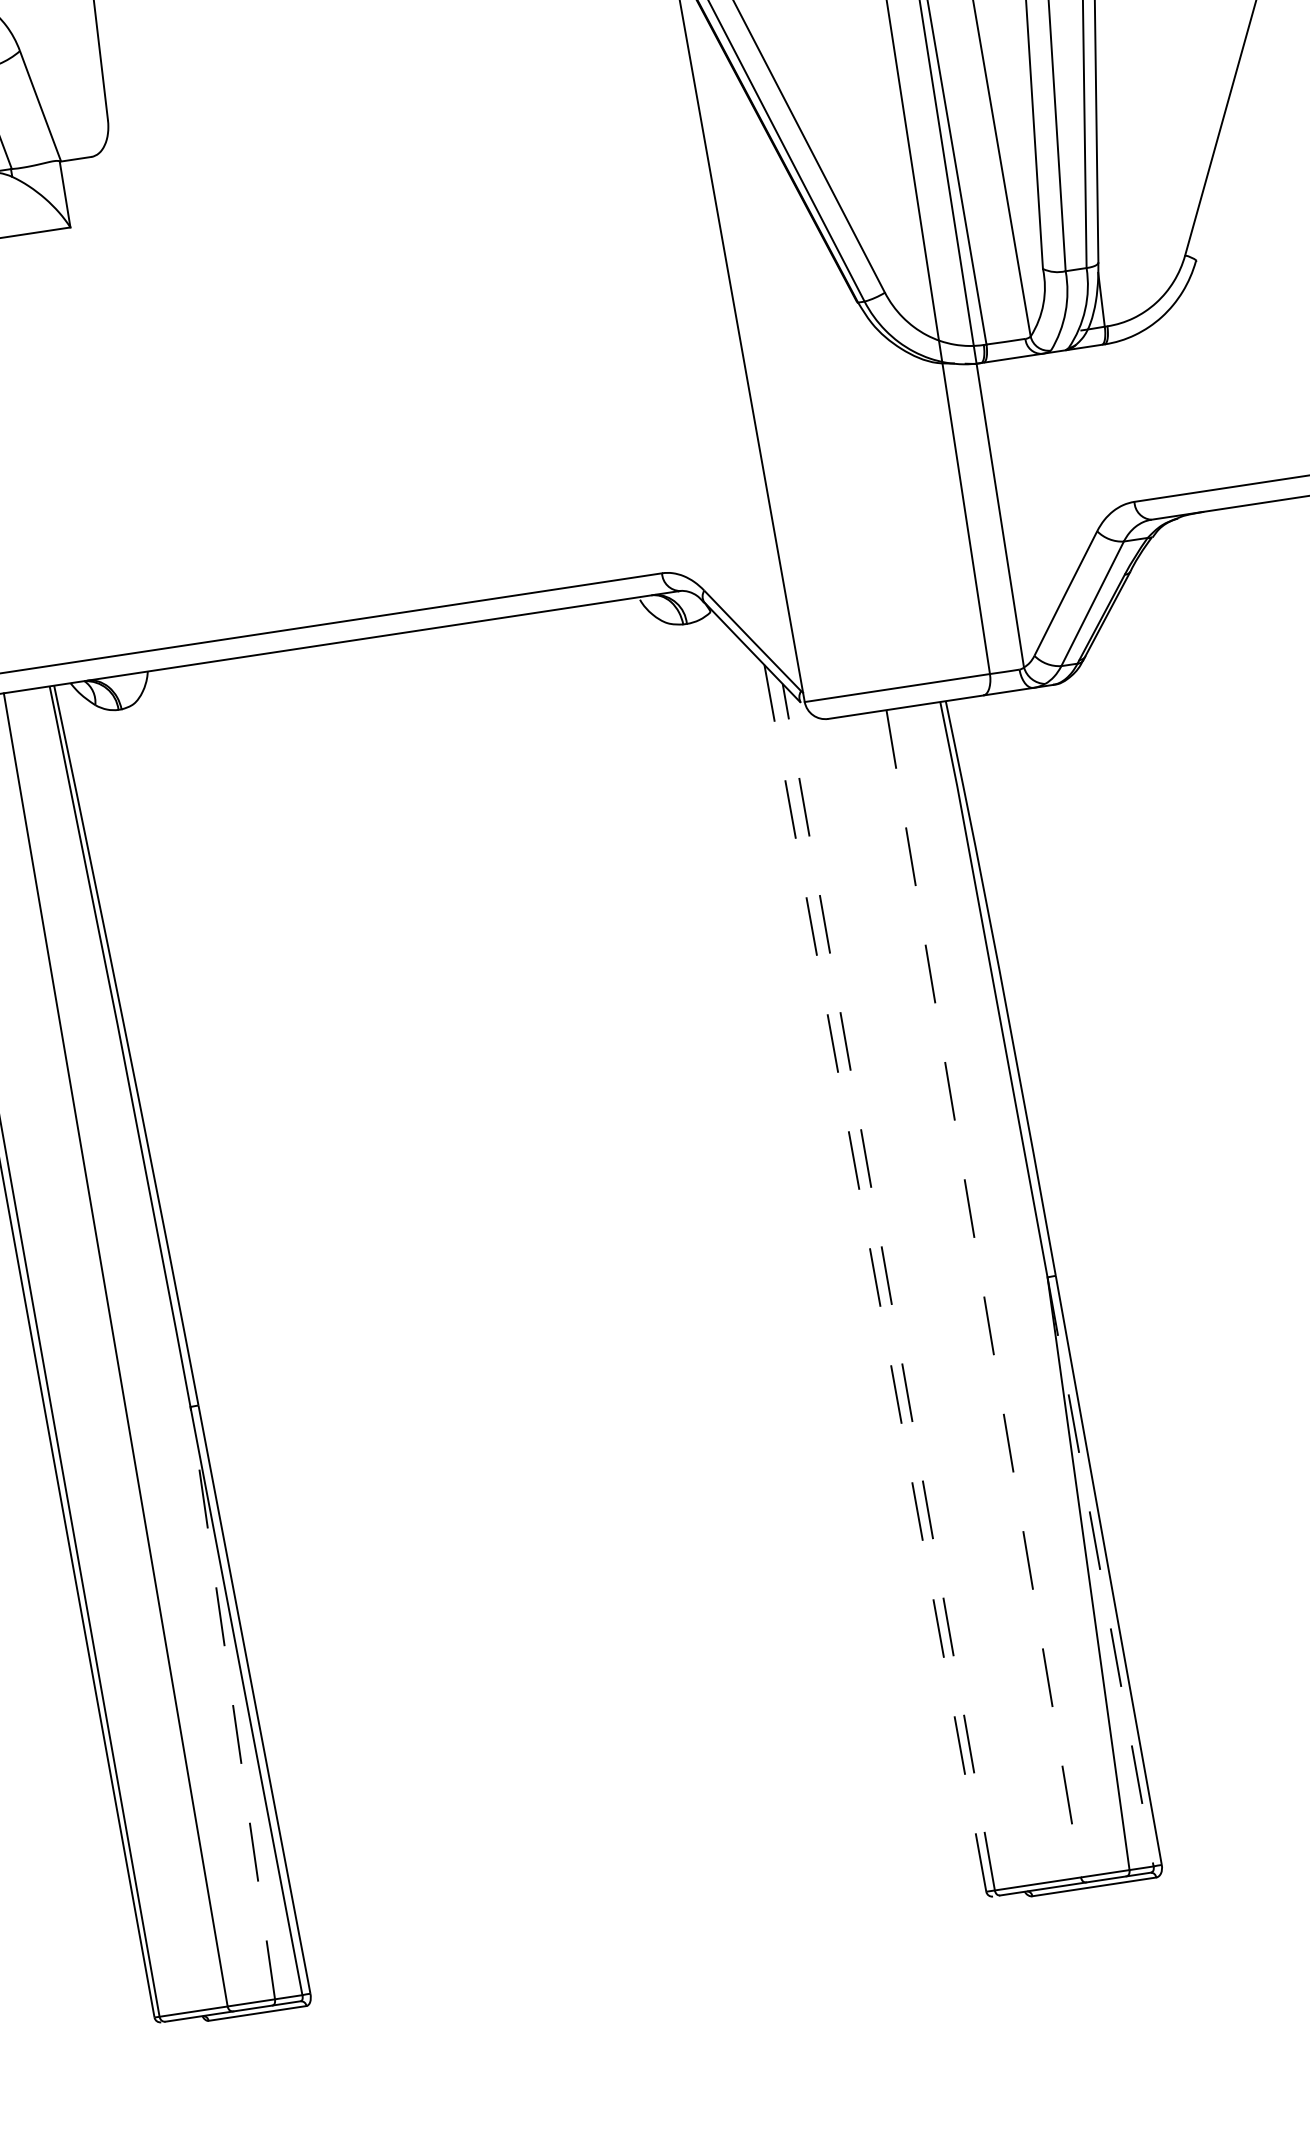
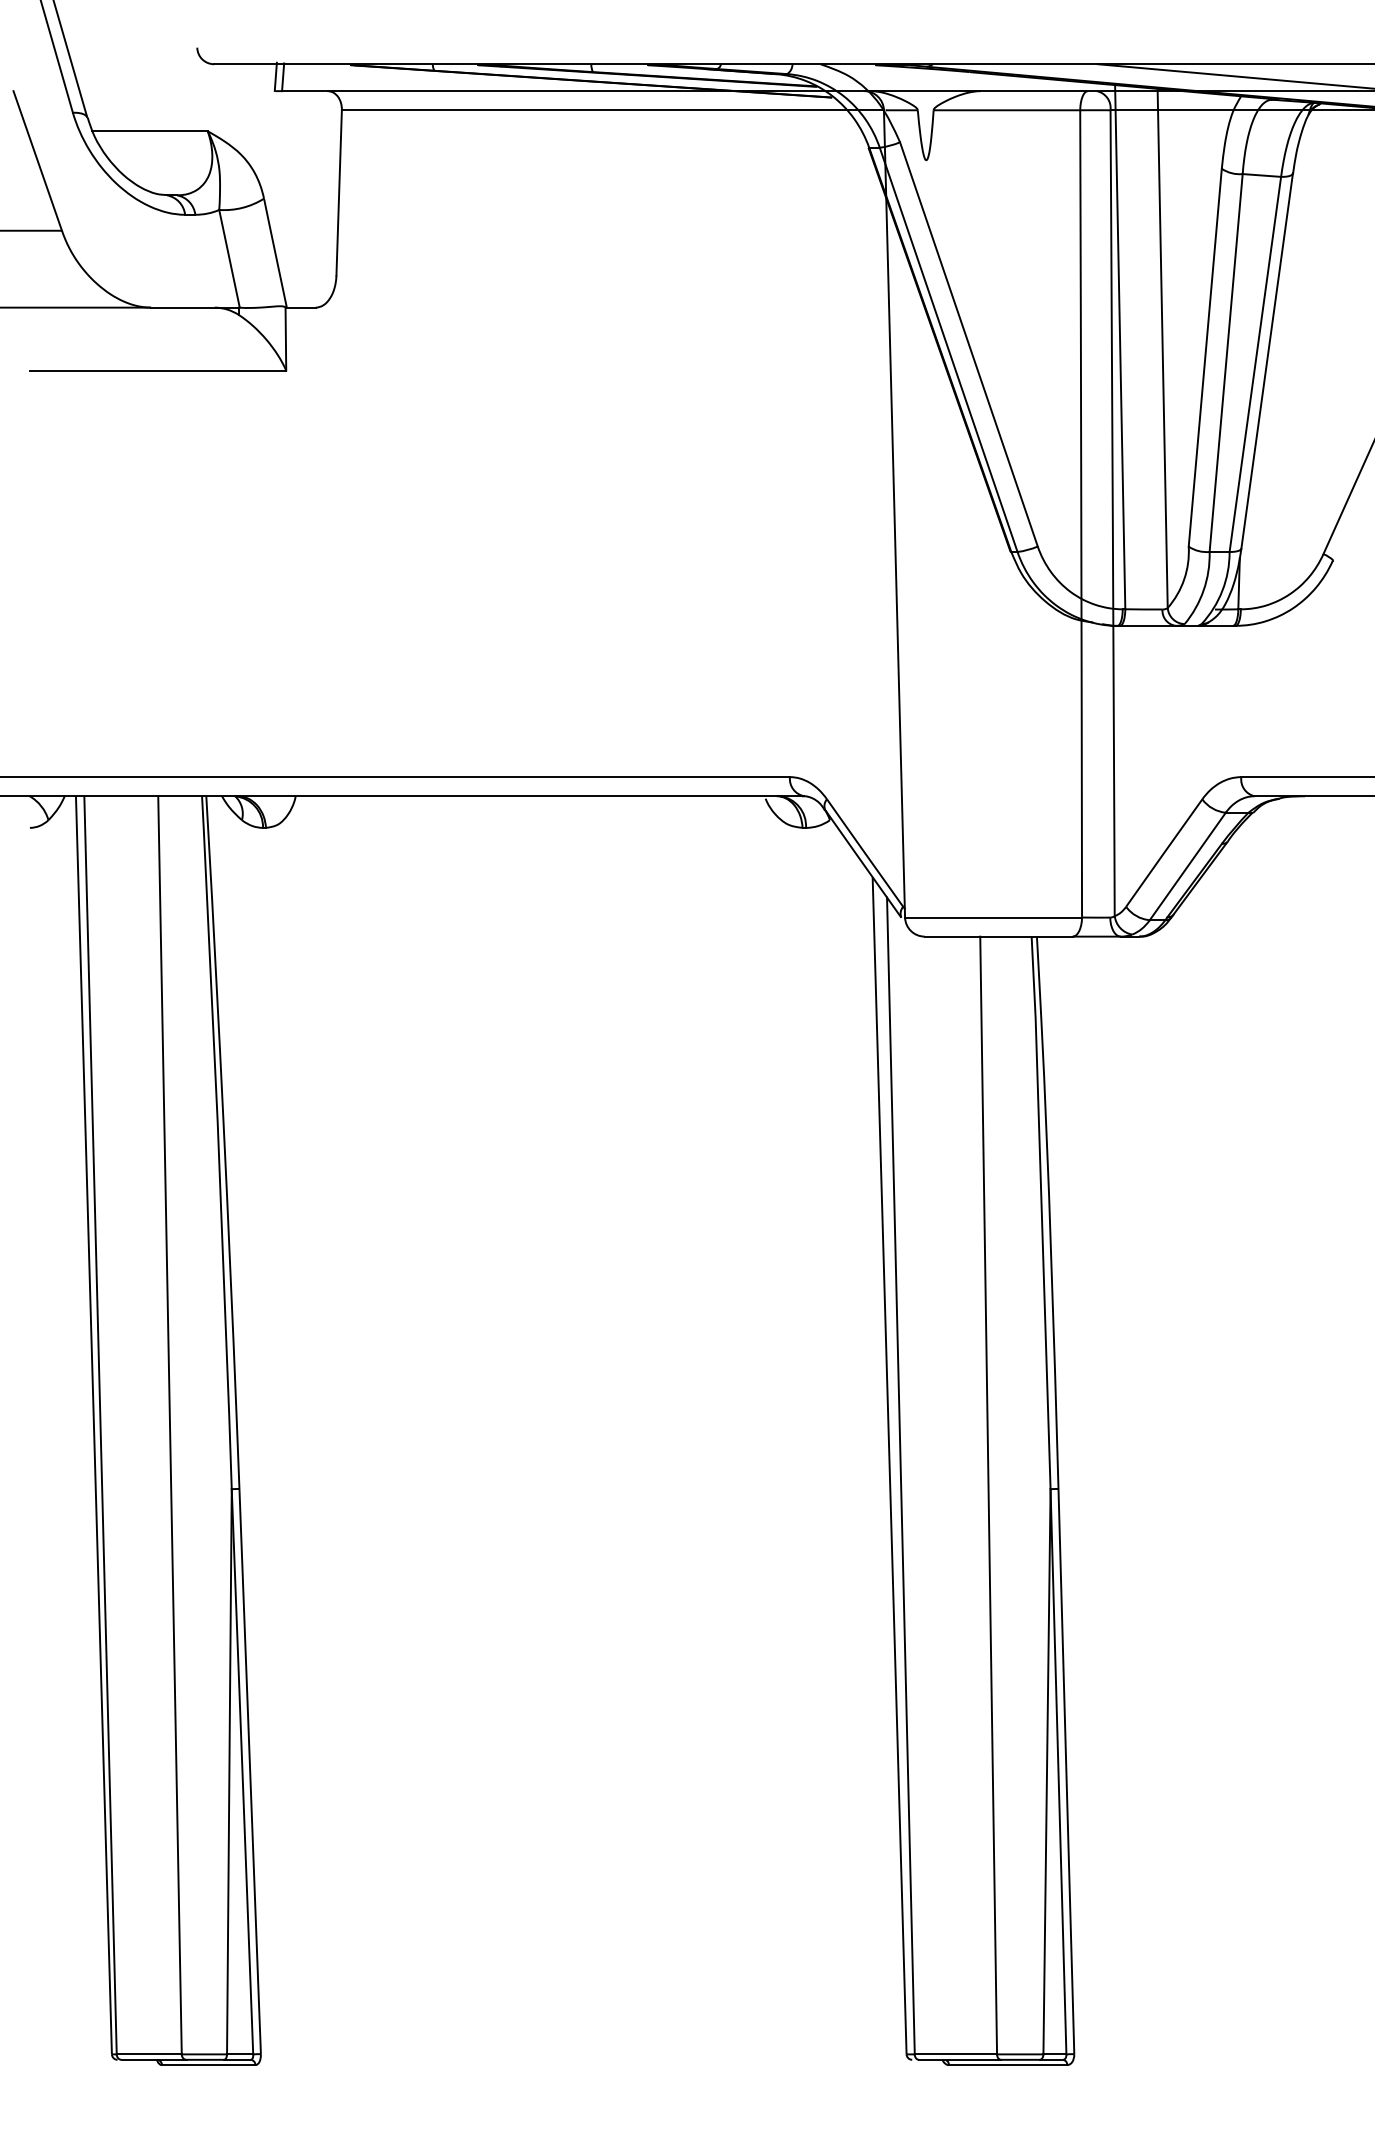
line: (875, 1277) -> (889, 1464), dashed -> solid
line: (888, 1286) -> (900, 1475), dashed -> solid
line: (983, 1293) -> (988, 1495), dashed -> solid
line: (1100, 1571) -> (1058, 1771), dashed -> solid
line: (232, 1702) -> (229, 1771), dashed -> solid

